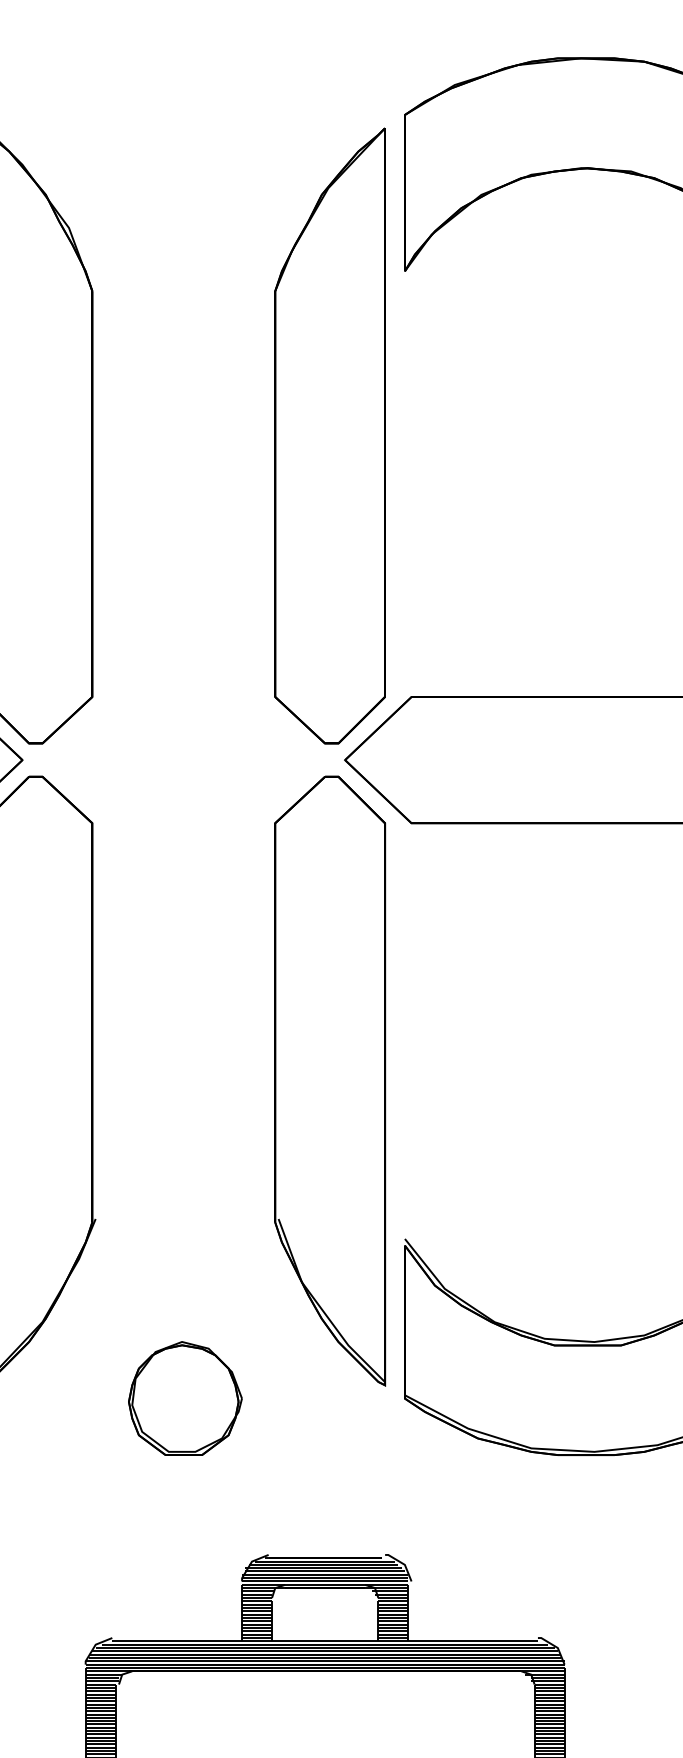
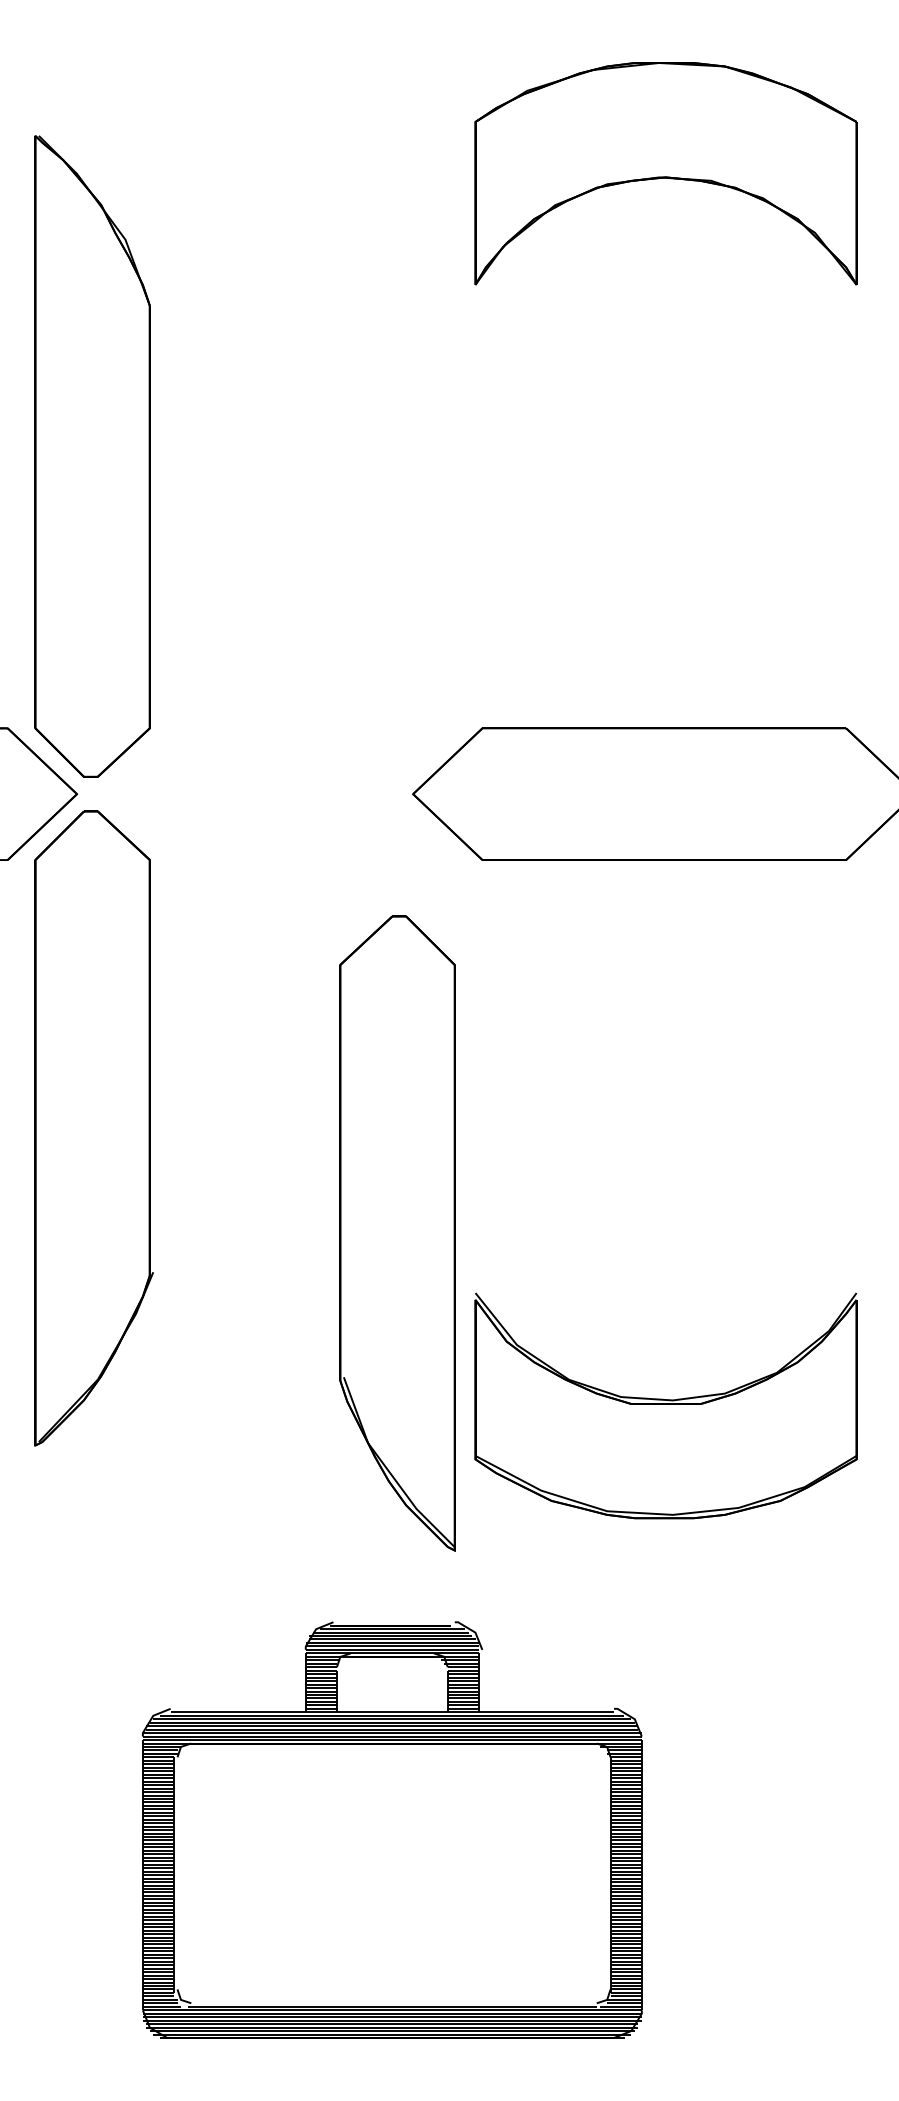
part: (330, 436) -> (397, 456), removed
part: (330, 1081) -> (397, 1233), moved
part: (185, 1398) -> (246, 1459), removed

